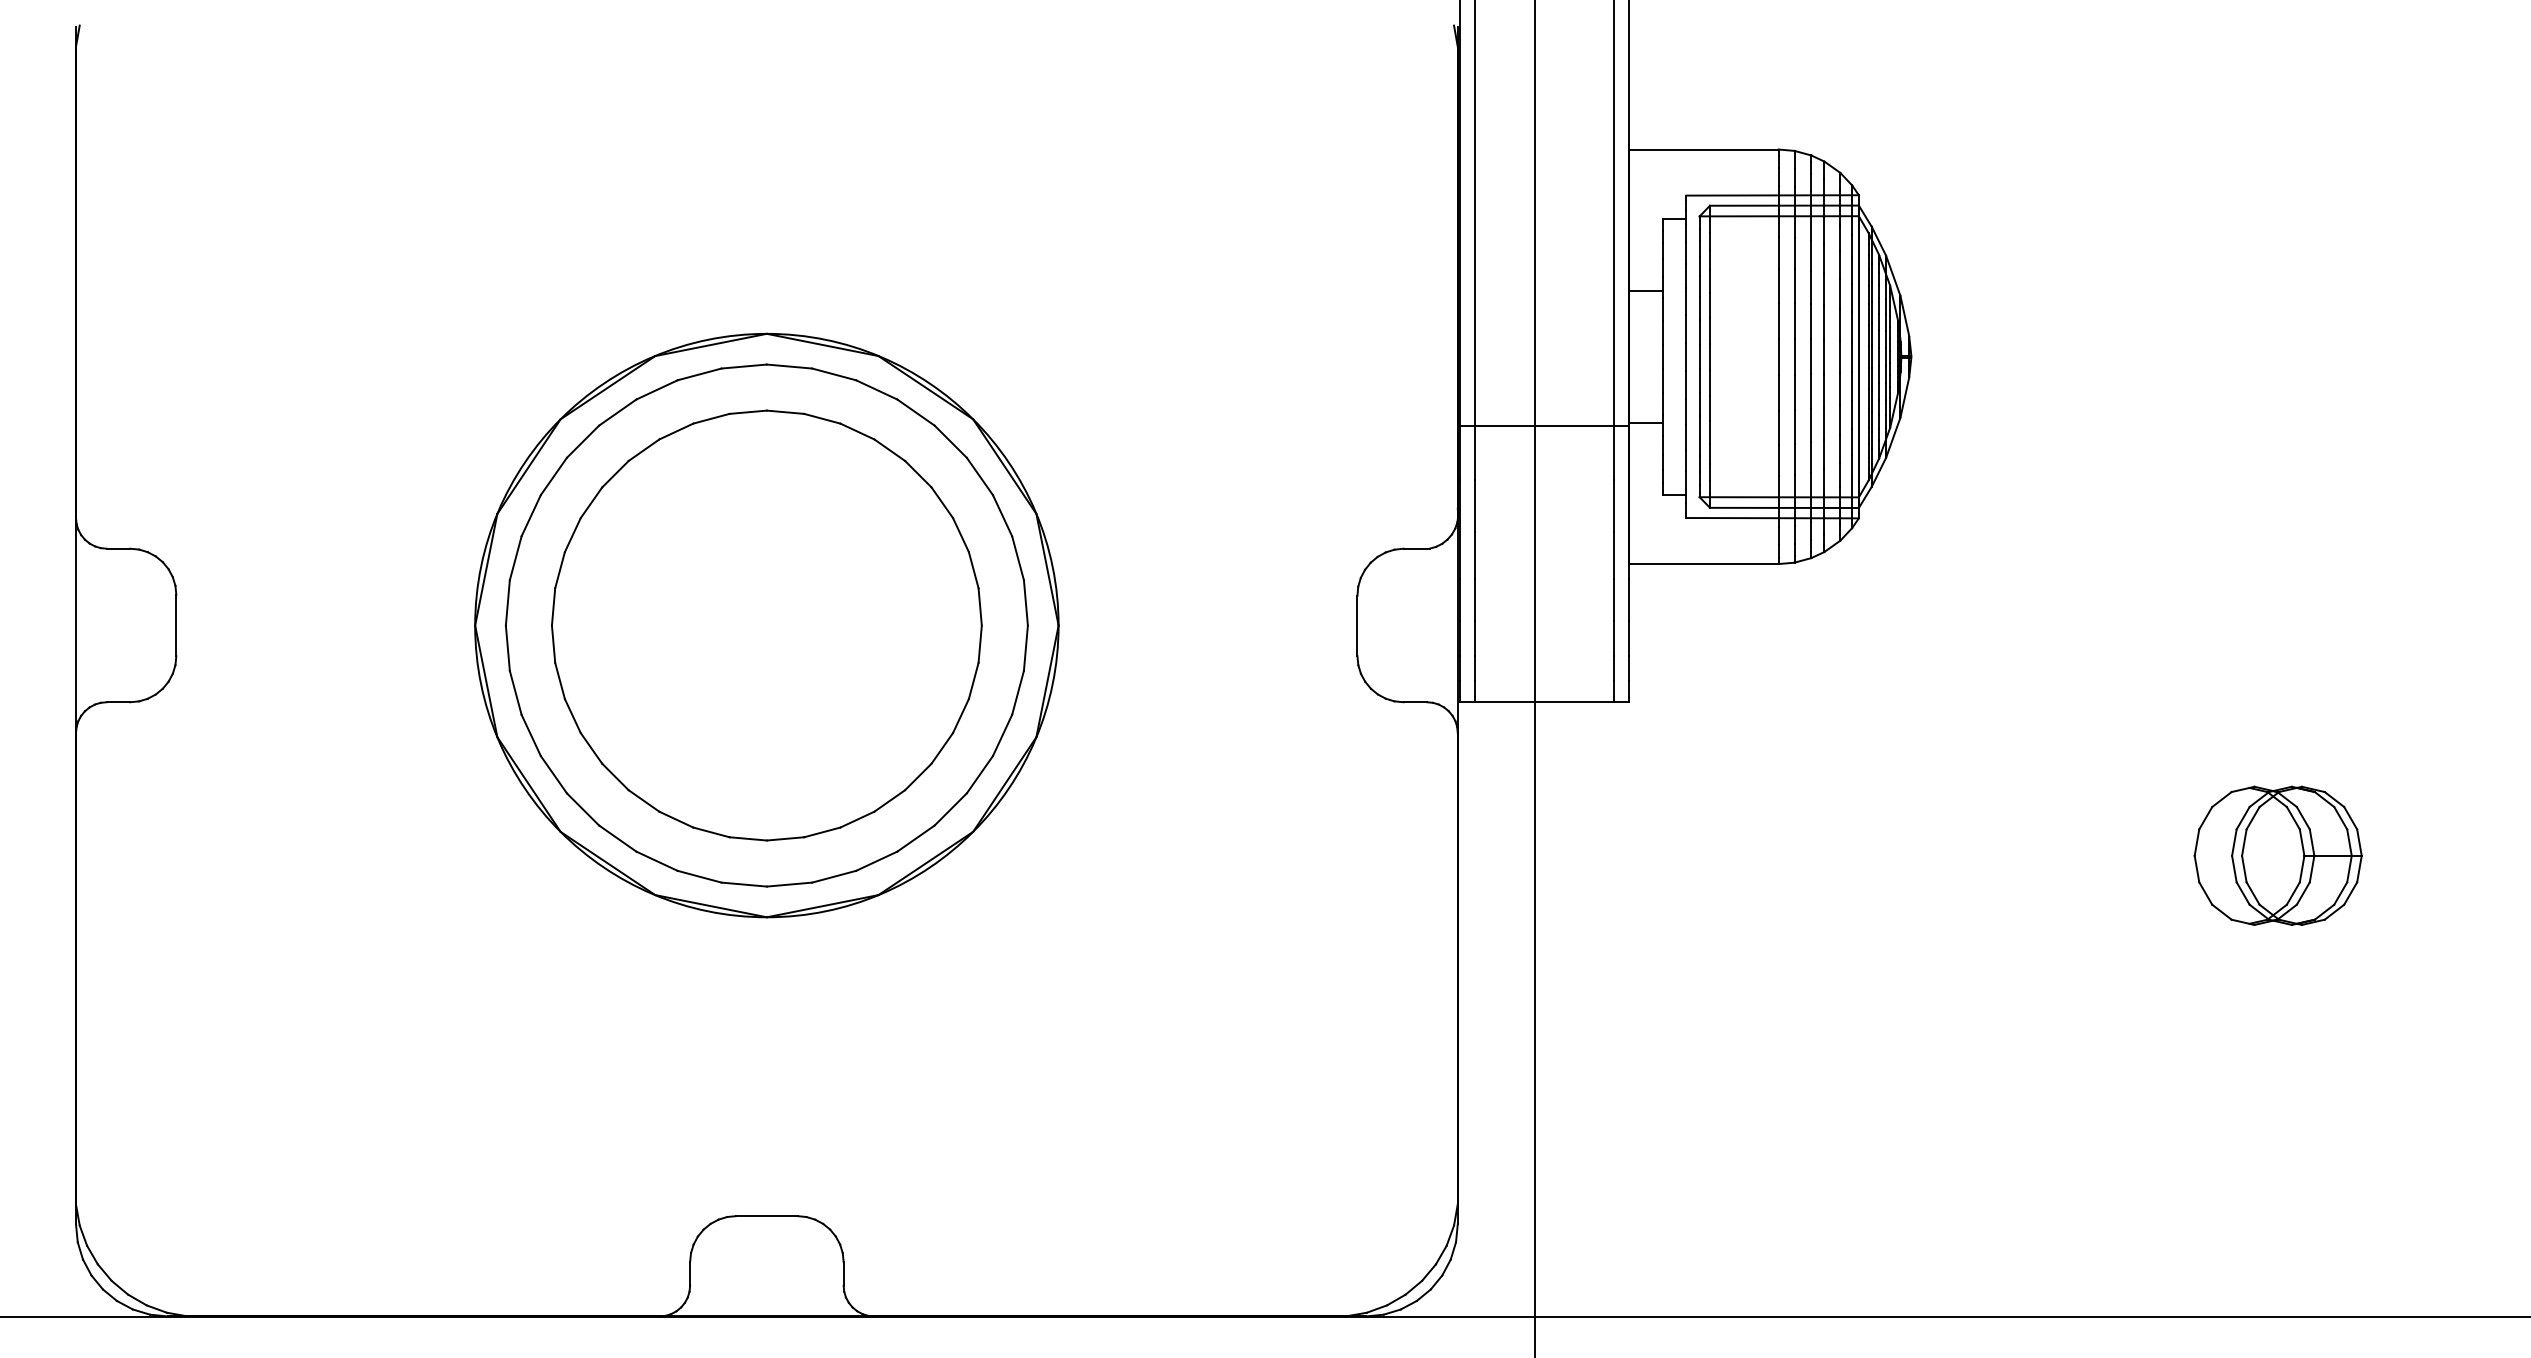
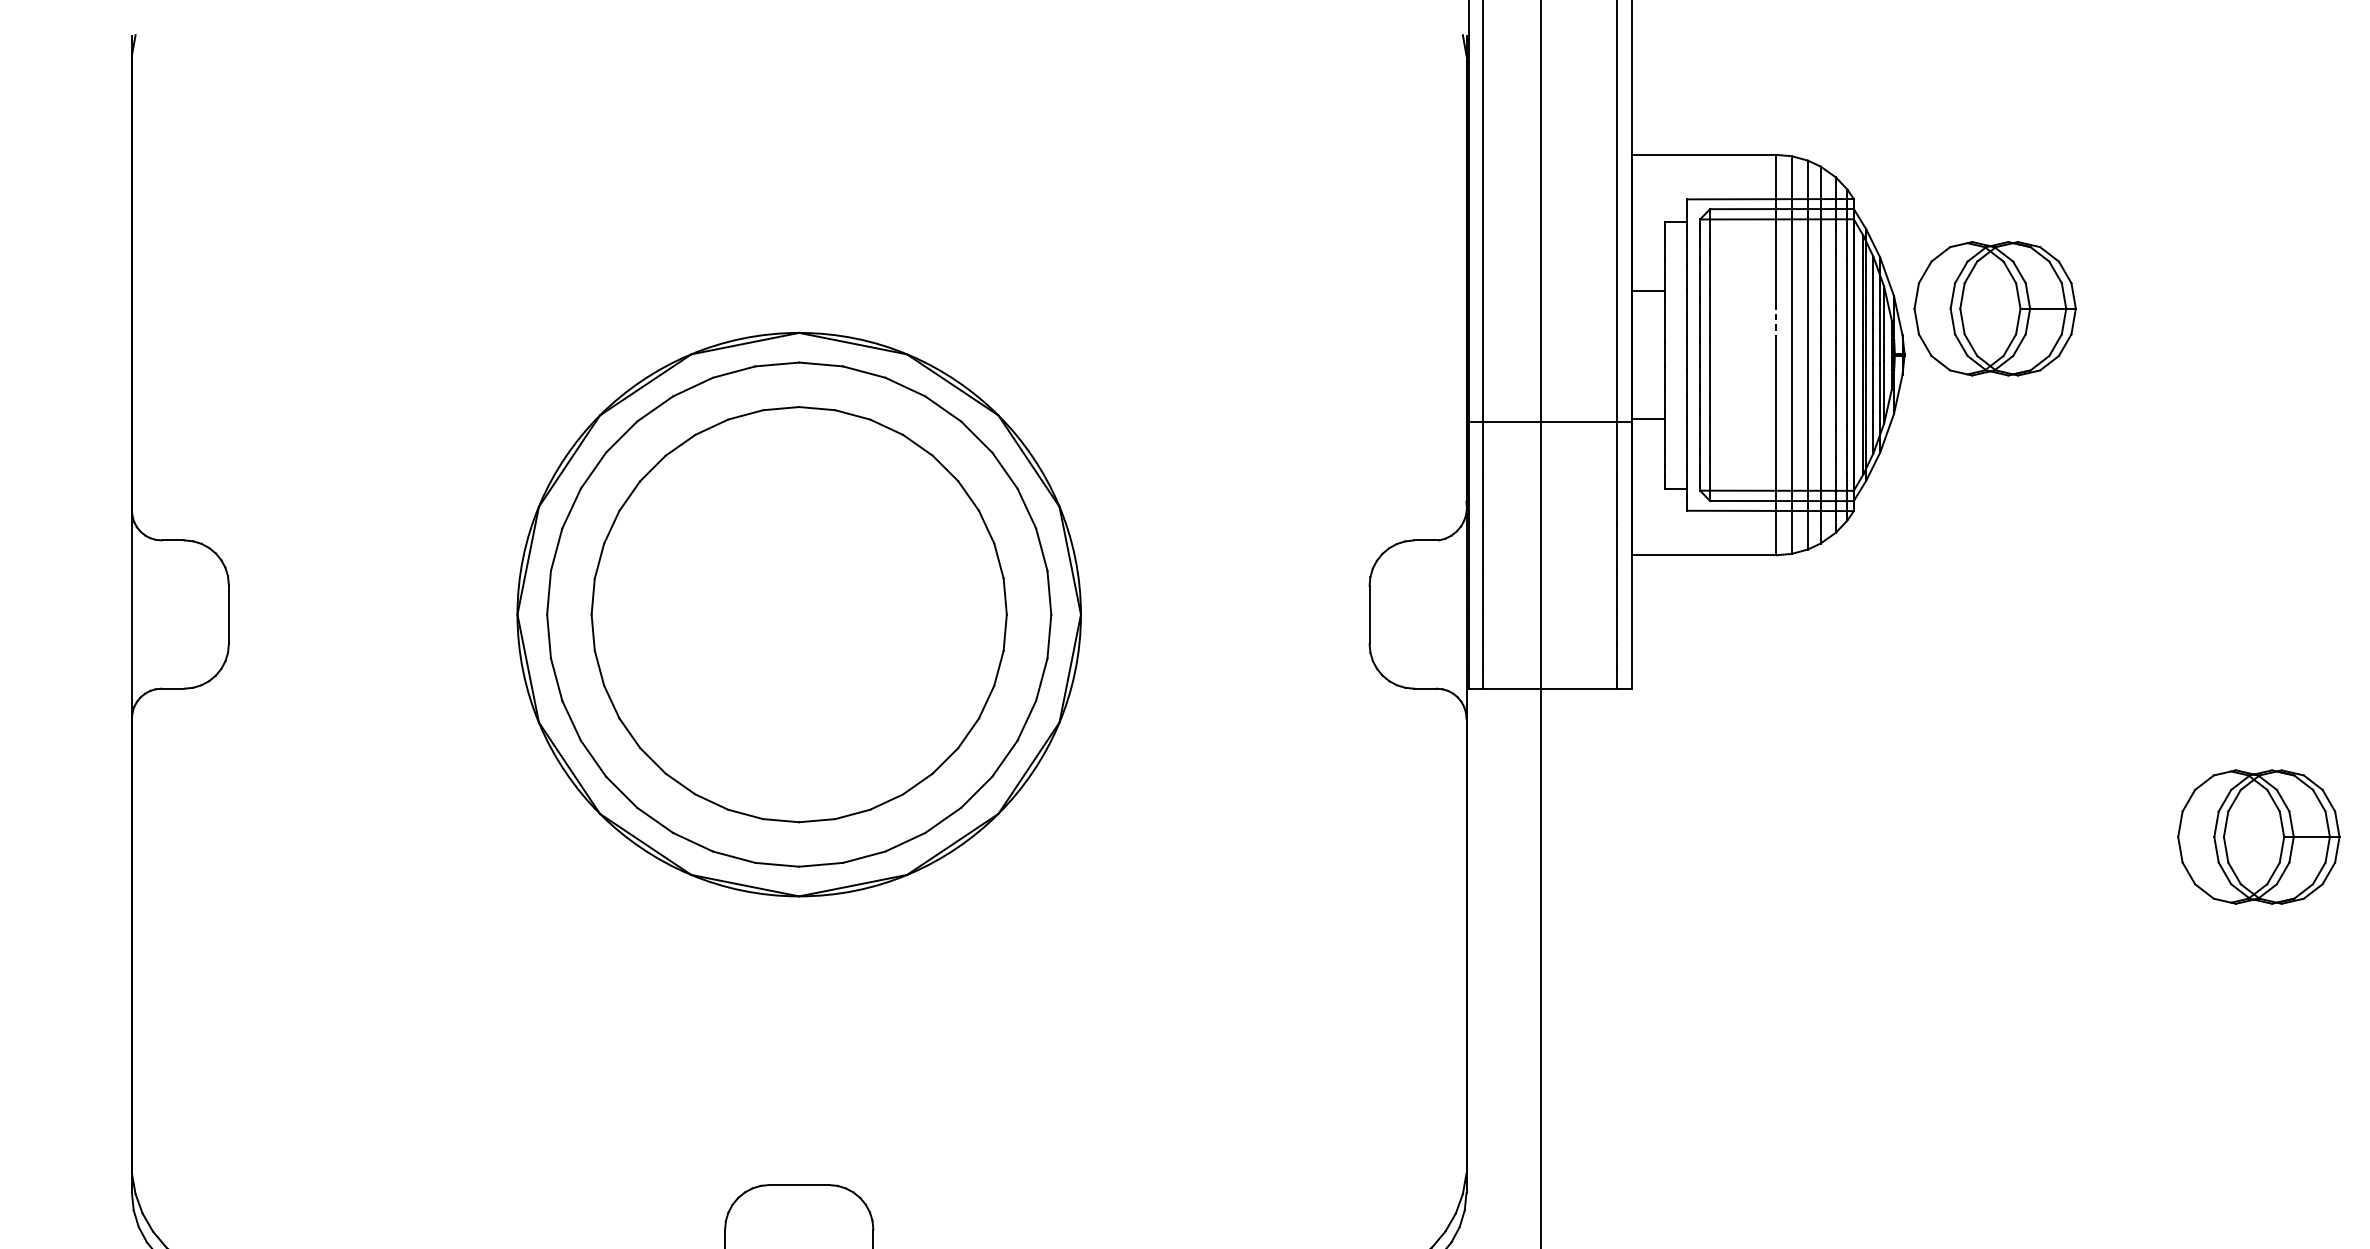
part: (2004, 308) -> (1994, 308), added
line: (1778, 320) -> (1776, 320), solid -> dashed

